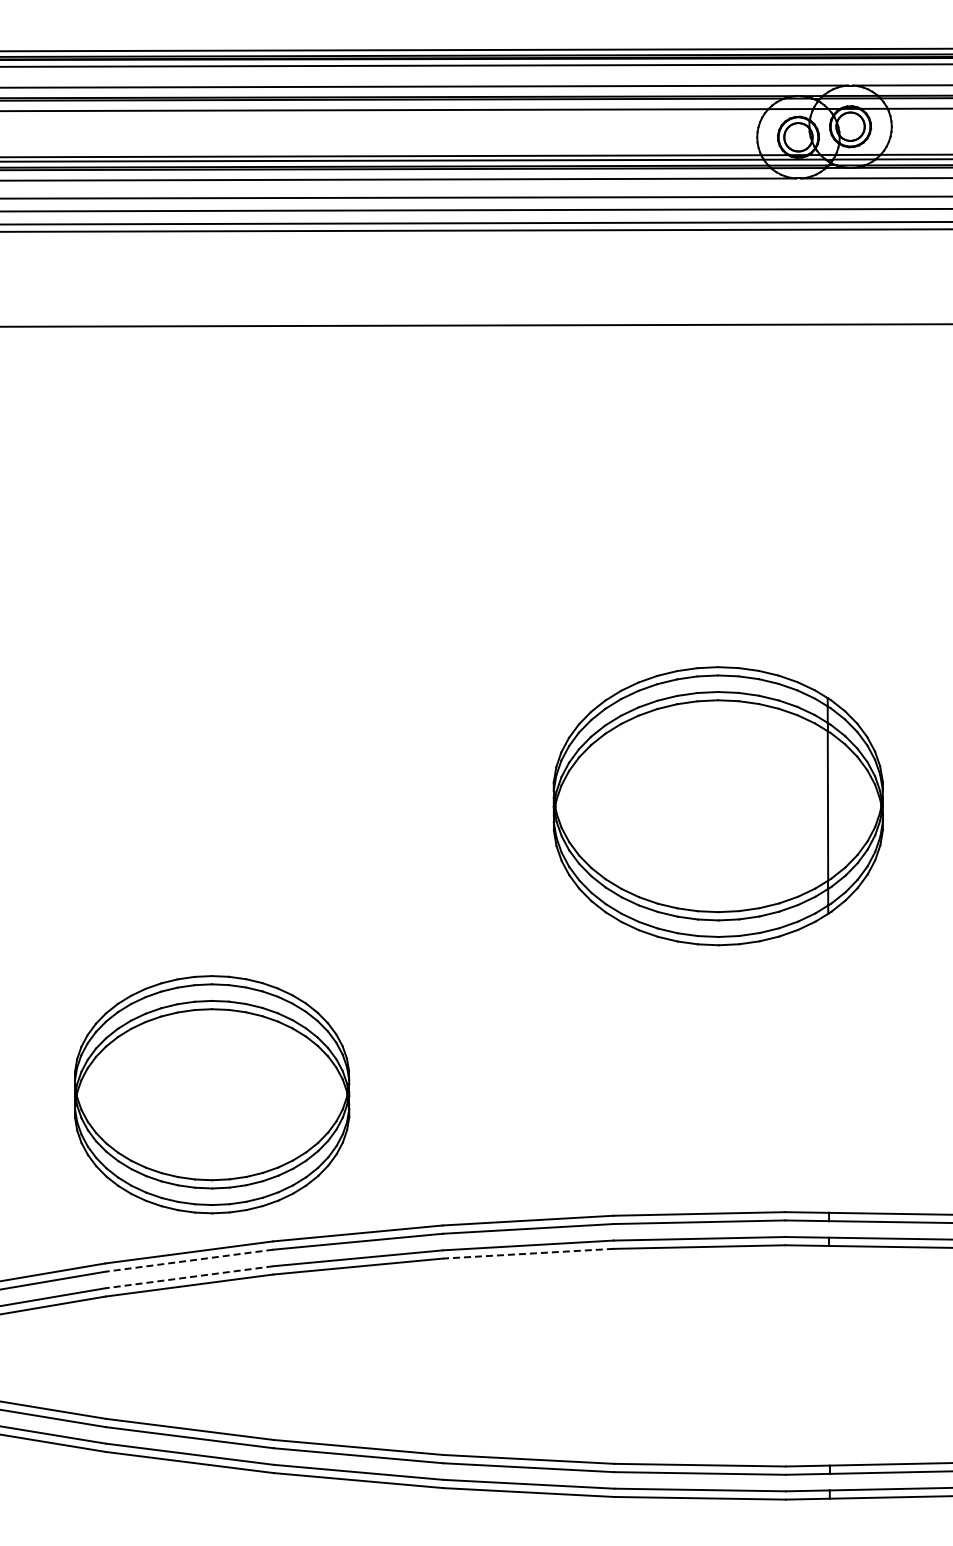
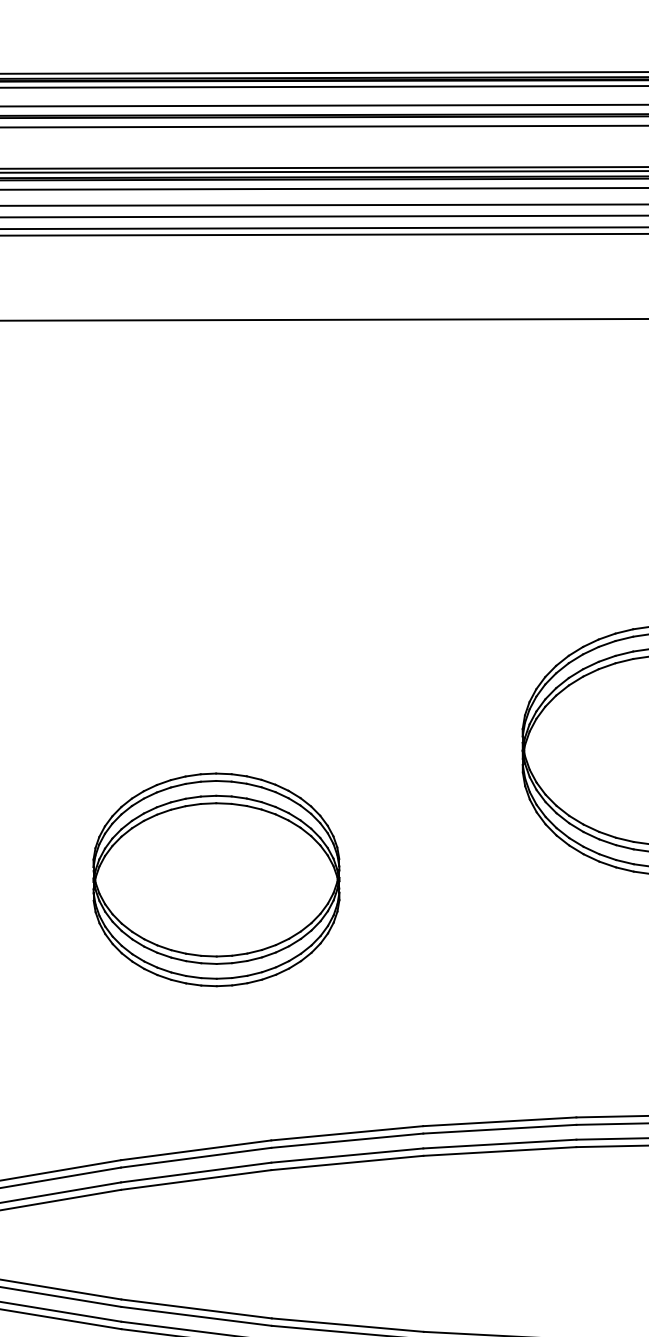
part: (212, 1094) -> (216, 879), moved
line: (528, 1253) -> (500, 1151), dashed -> solid
line: (189, 1260) -> (196, 1157), dashed -> solid
line: (189, 1277) -> (196, 1172), dashed -> solid

